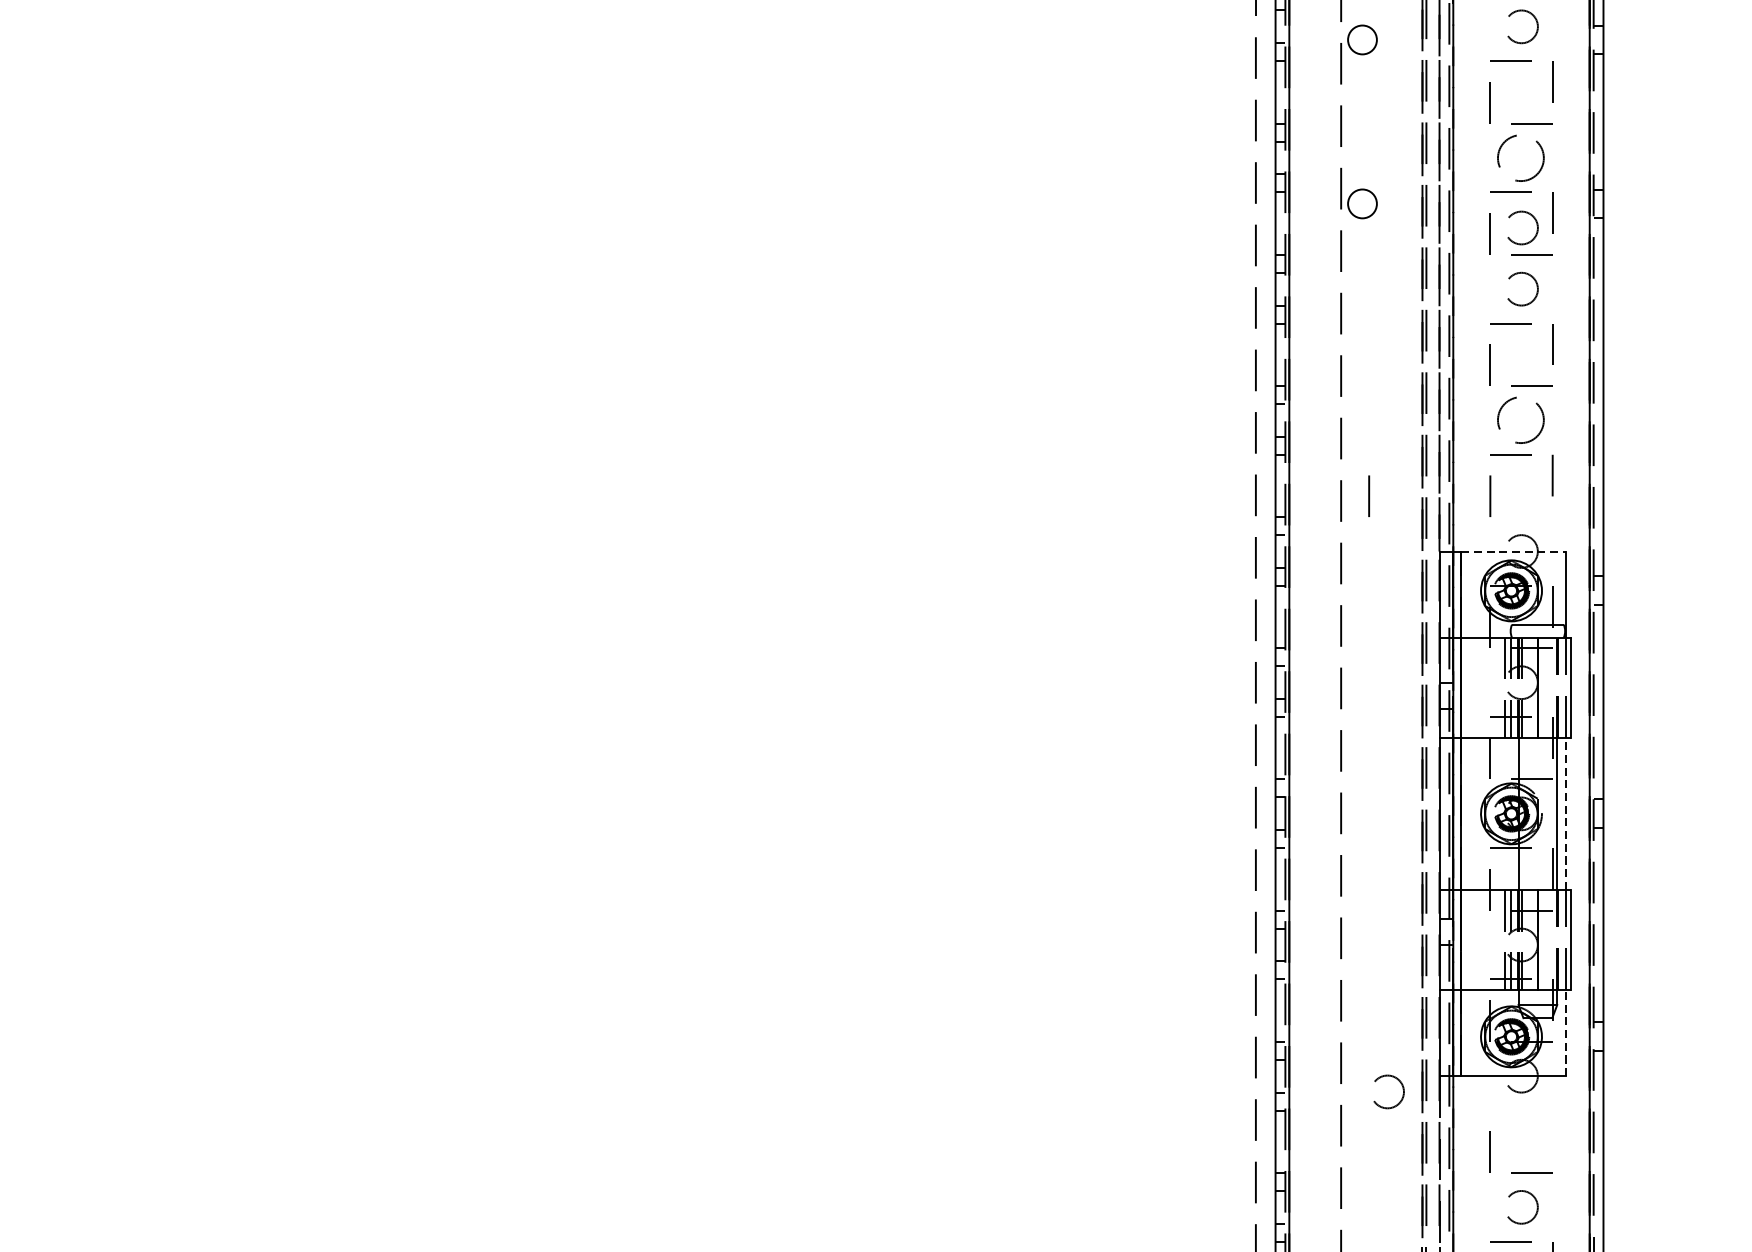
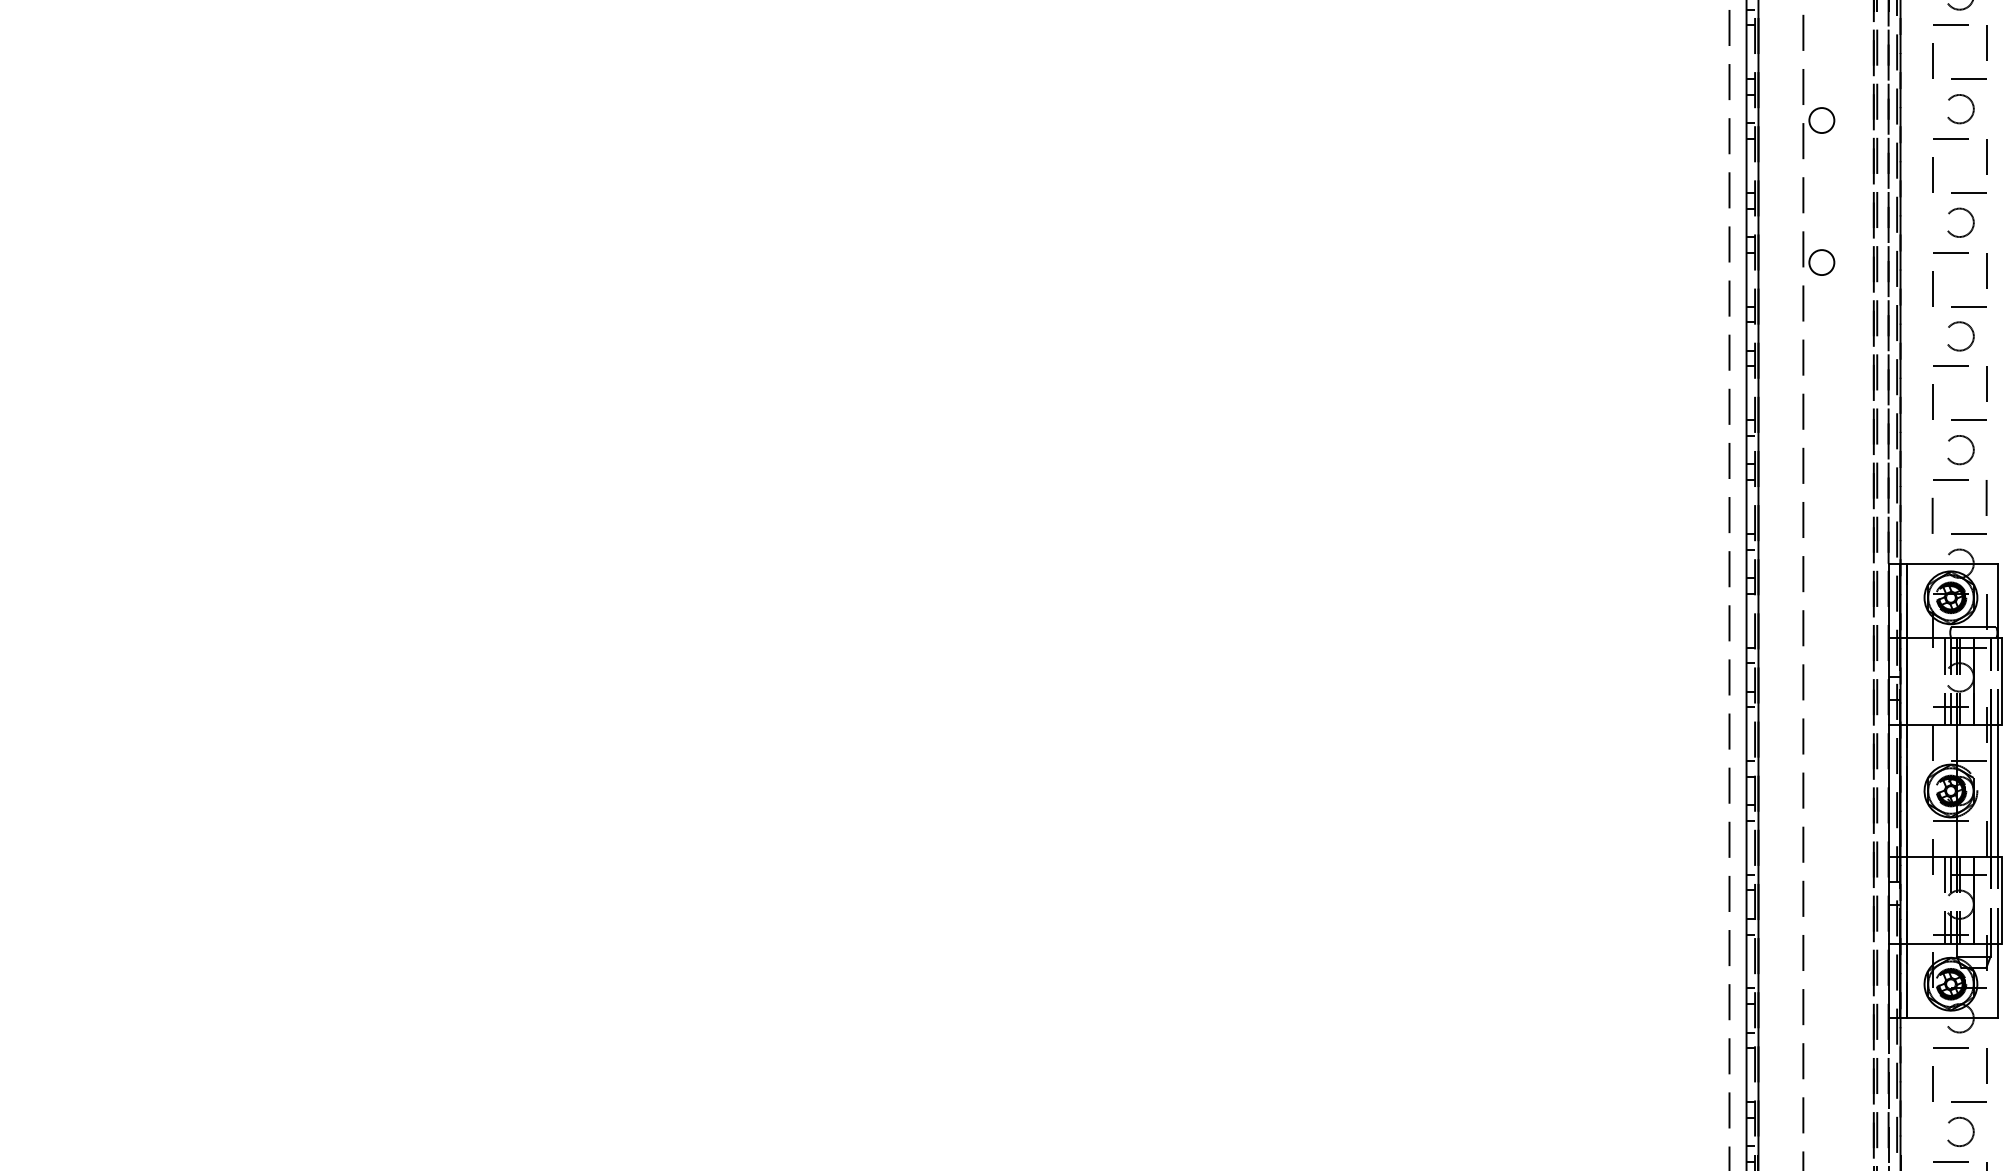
circle: (1522, 157) -> (1960, 222), size x0.71
circle: (1522, 228) -> (1960, 283), removed
circle: (1522, 420) -> (1960, 450), size x0.71
line: (1369, 495) -> (1827, 515), removed
line: (1531, 516) -> (1968, 533), added
line: (1514, 551) -> (1953, 563), dashed -> solid
line: (1566, 814) -> (1998, 791), dashed -> solid
line: (1566, 1032) -> (1998, 980), dashed -> solid
circle: (1388, 1091) -> (1844, 1031), removed
line: (1510, 1109) -> (1950, 1047), added
line: (1552, 1130) -> (1986, 1065), added

